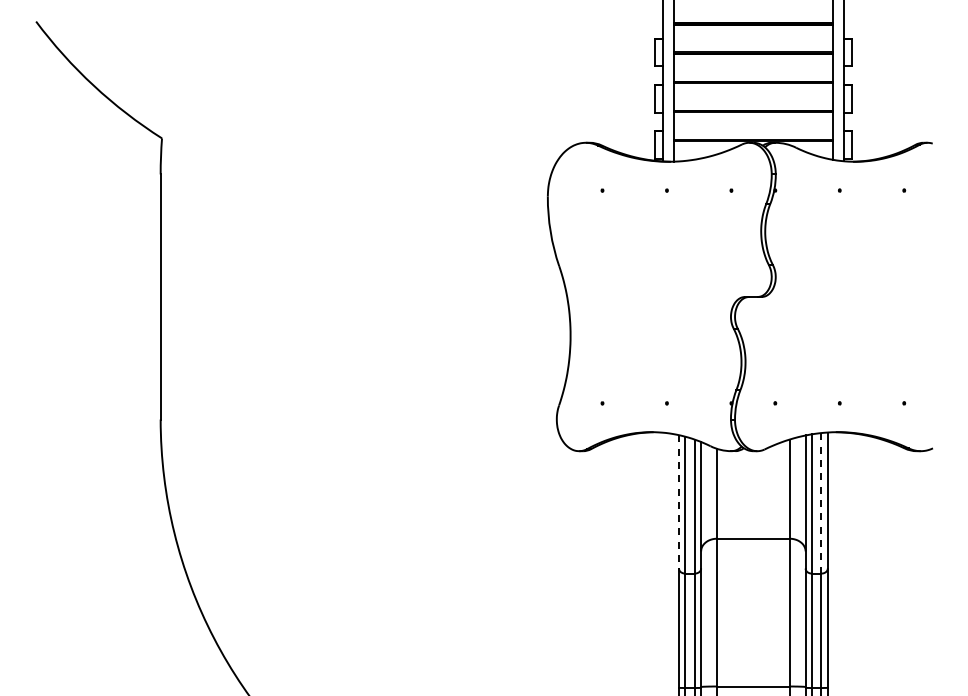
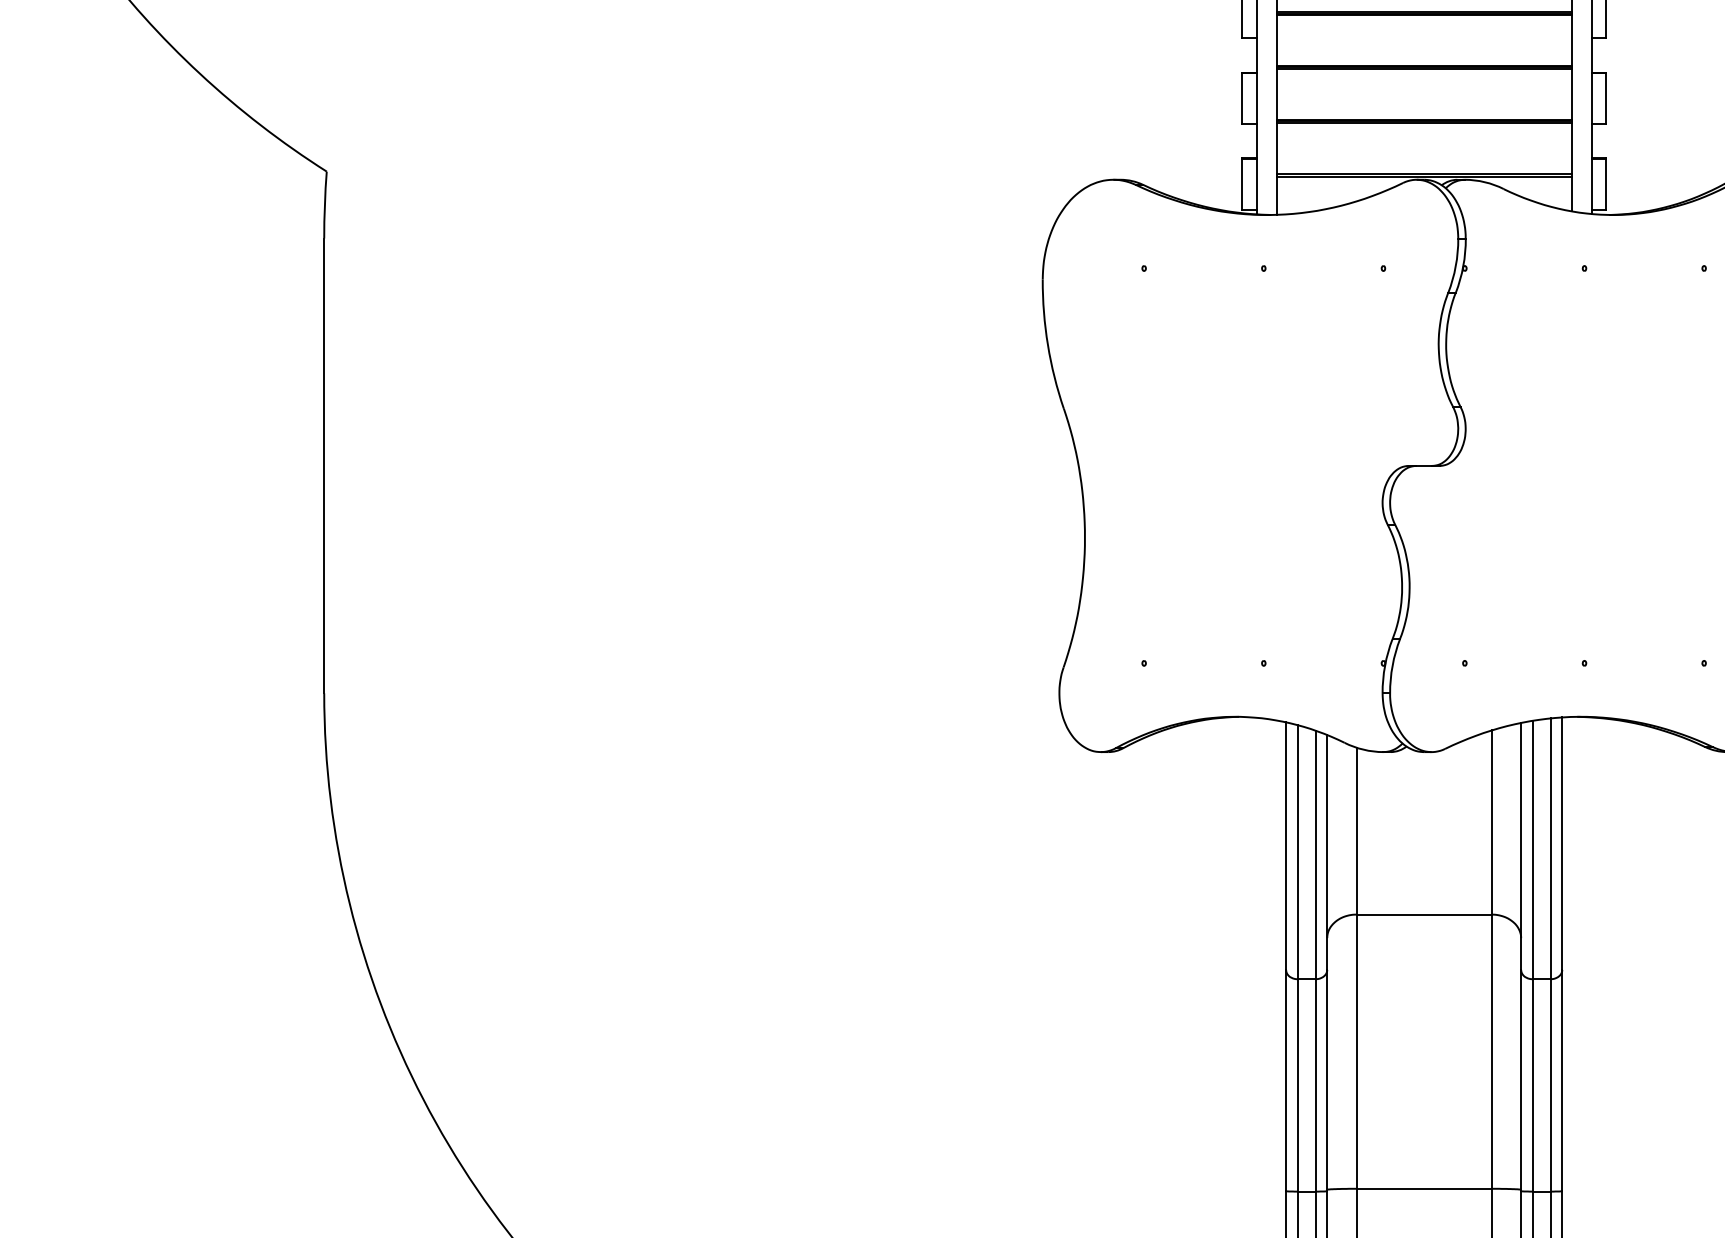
line: (678, 501) -> (1285, 845), dashed -> solid
line: (821, 502) -> (1550, 847), dashed -> solid

